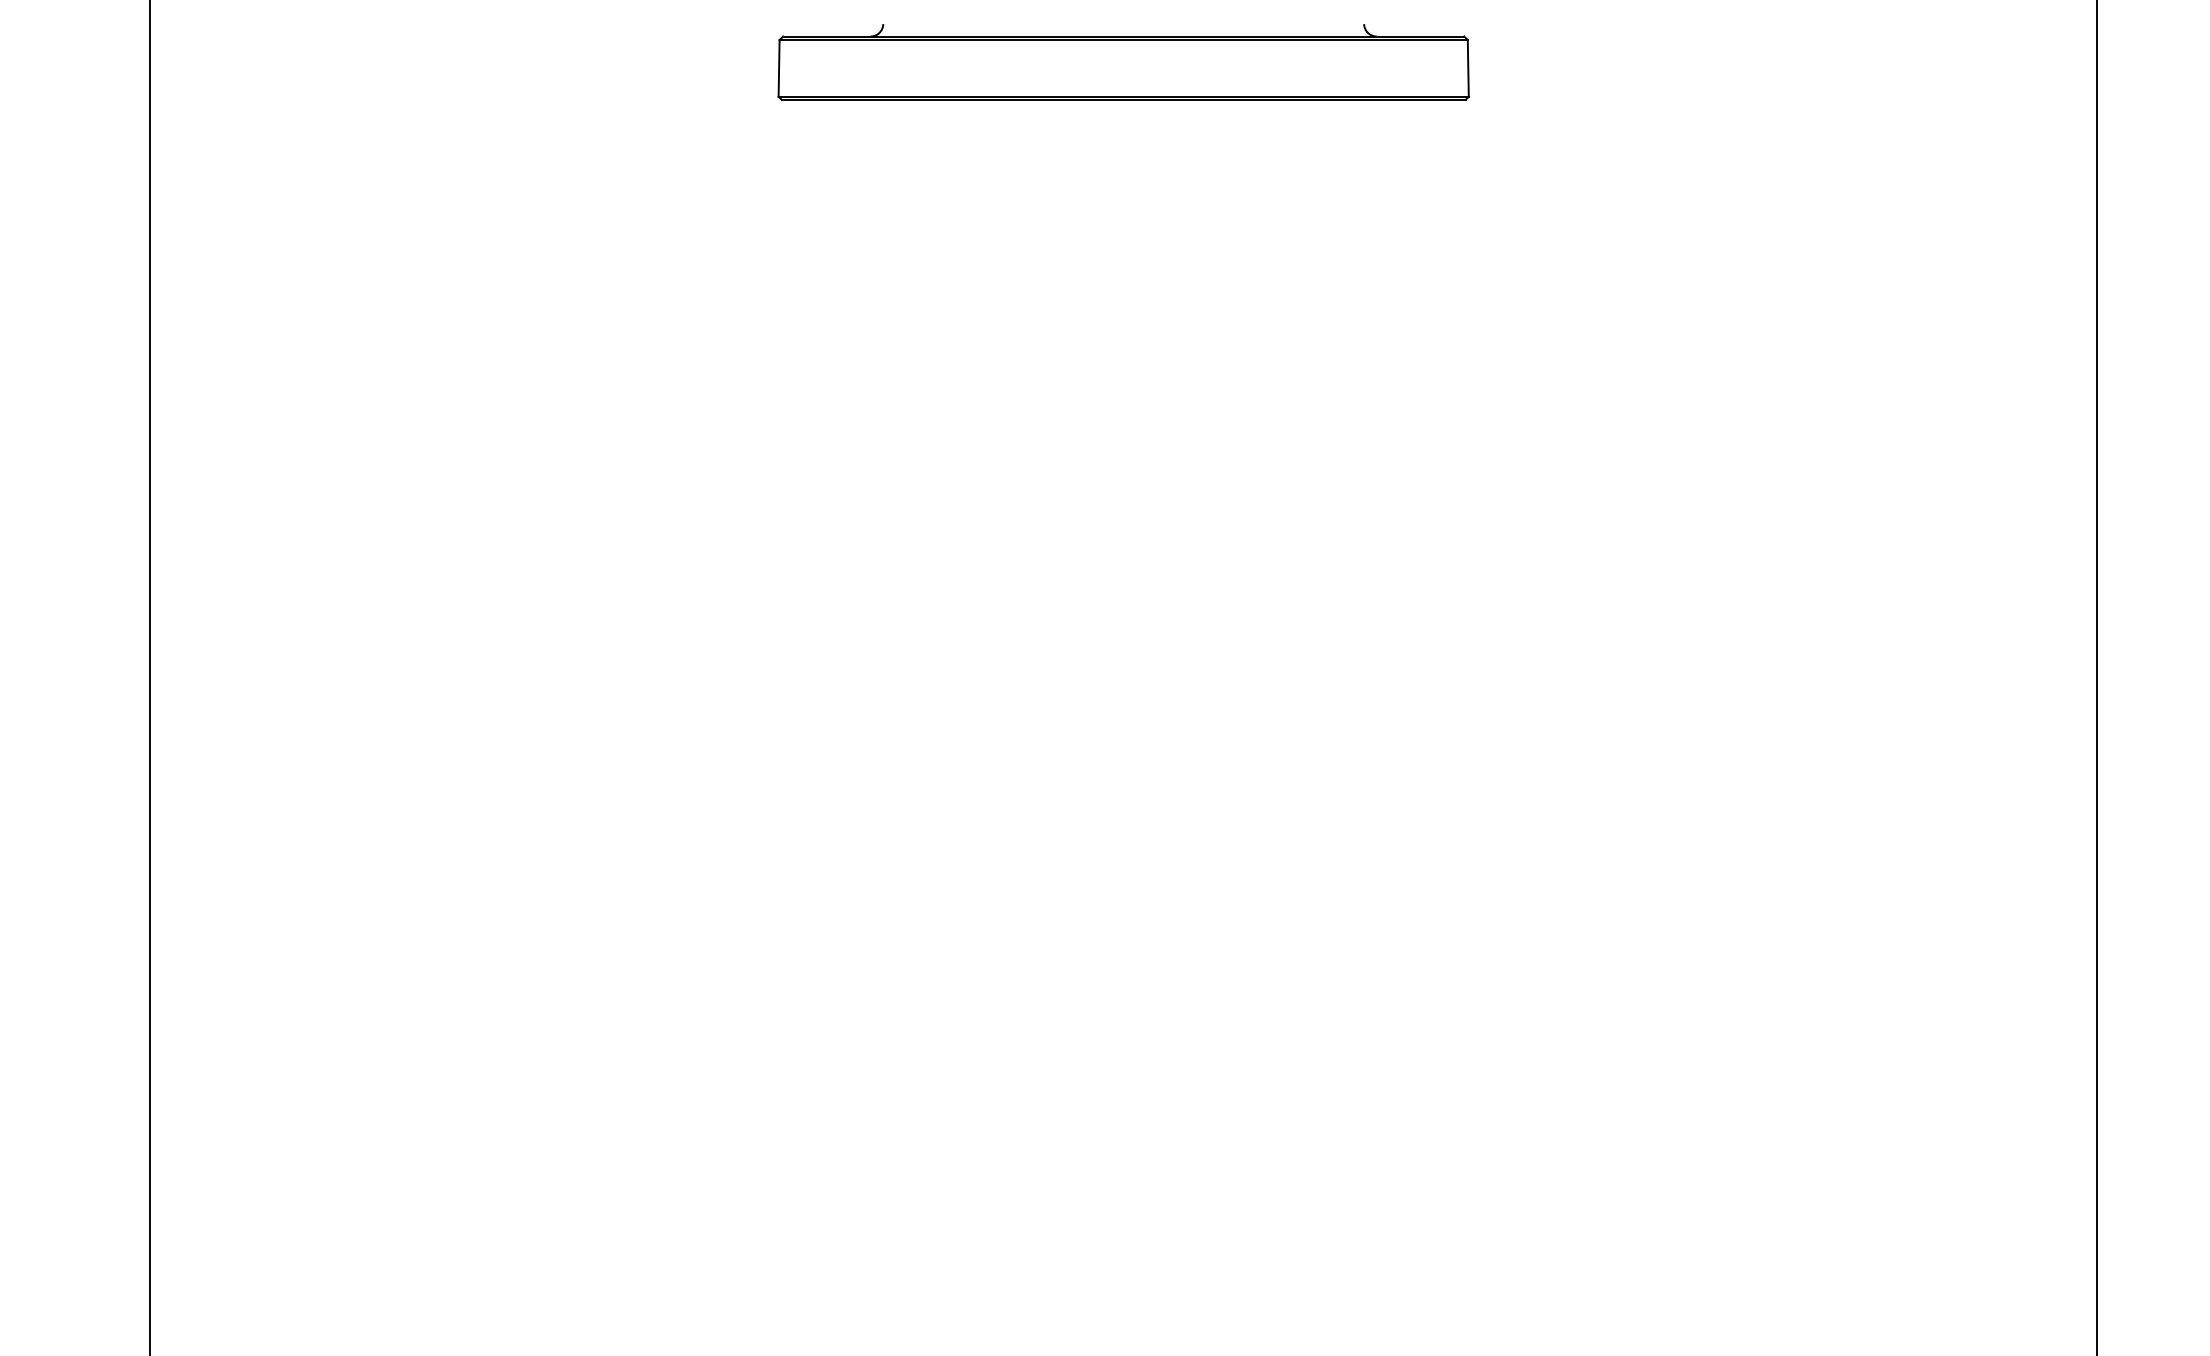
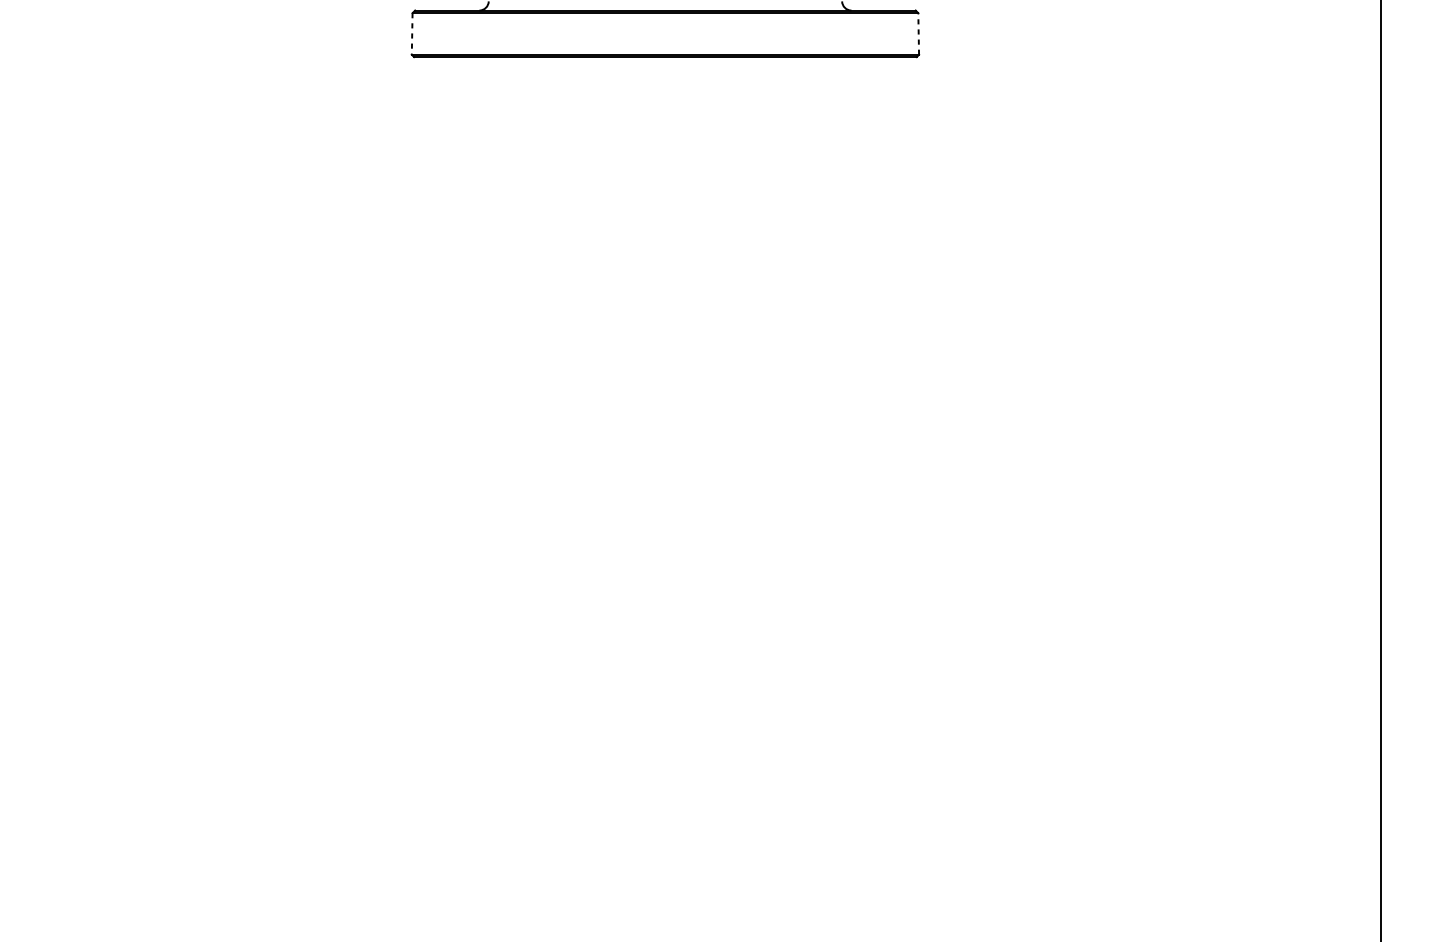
line: (1468, 67) -> (918, 33), solid -> dashed
line: (779, 68) -> (412, 34), solid -> dashed

